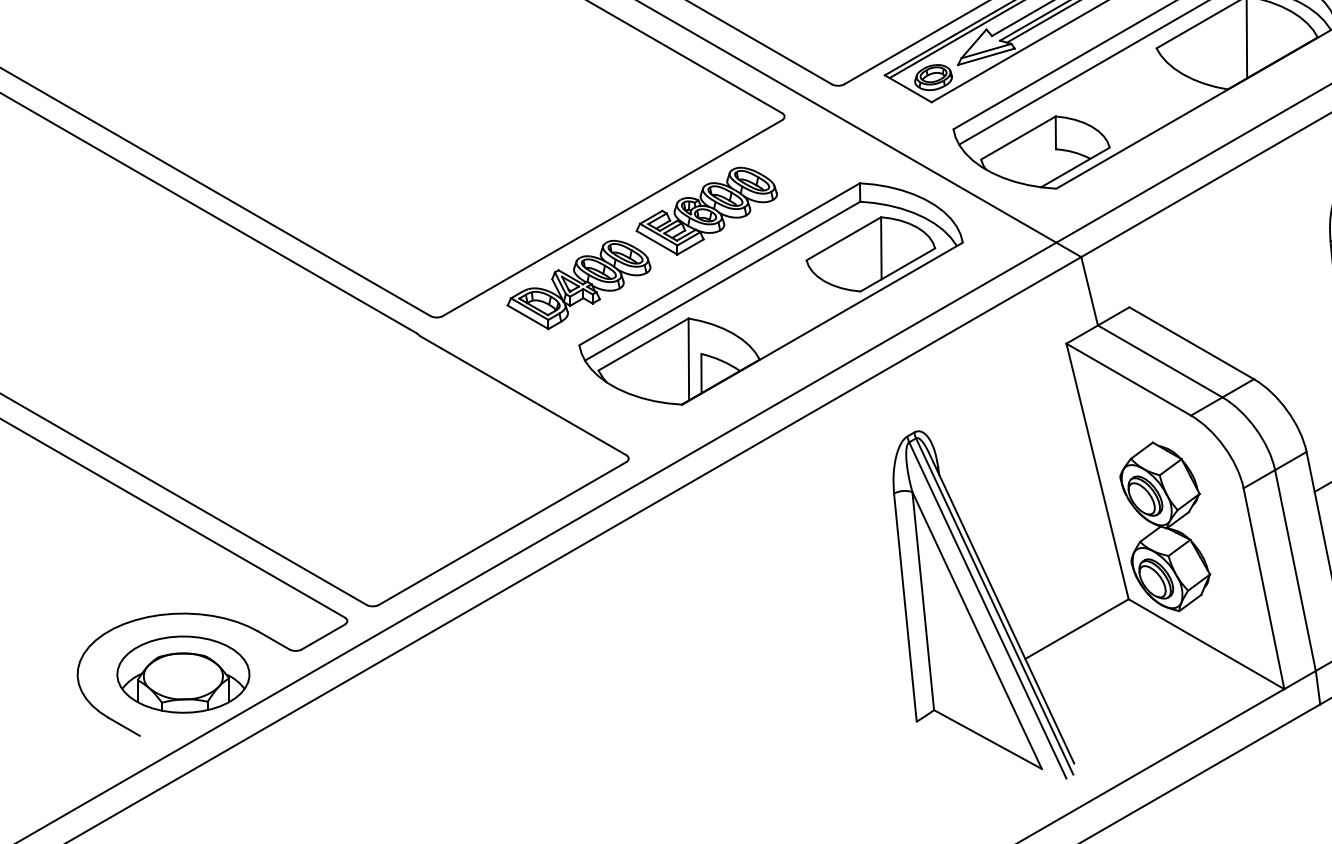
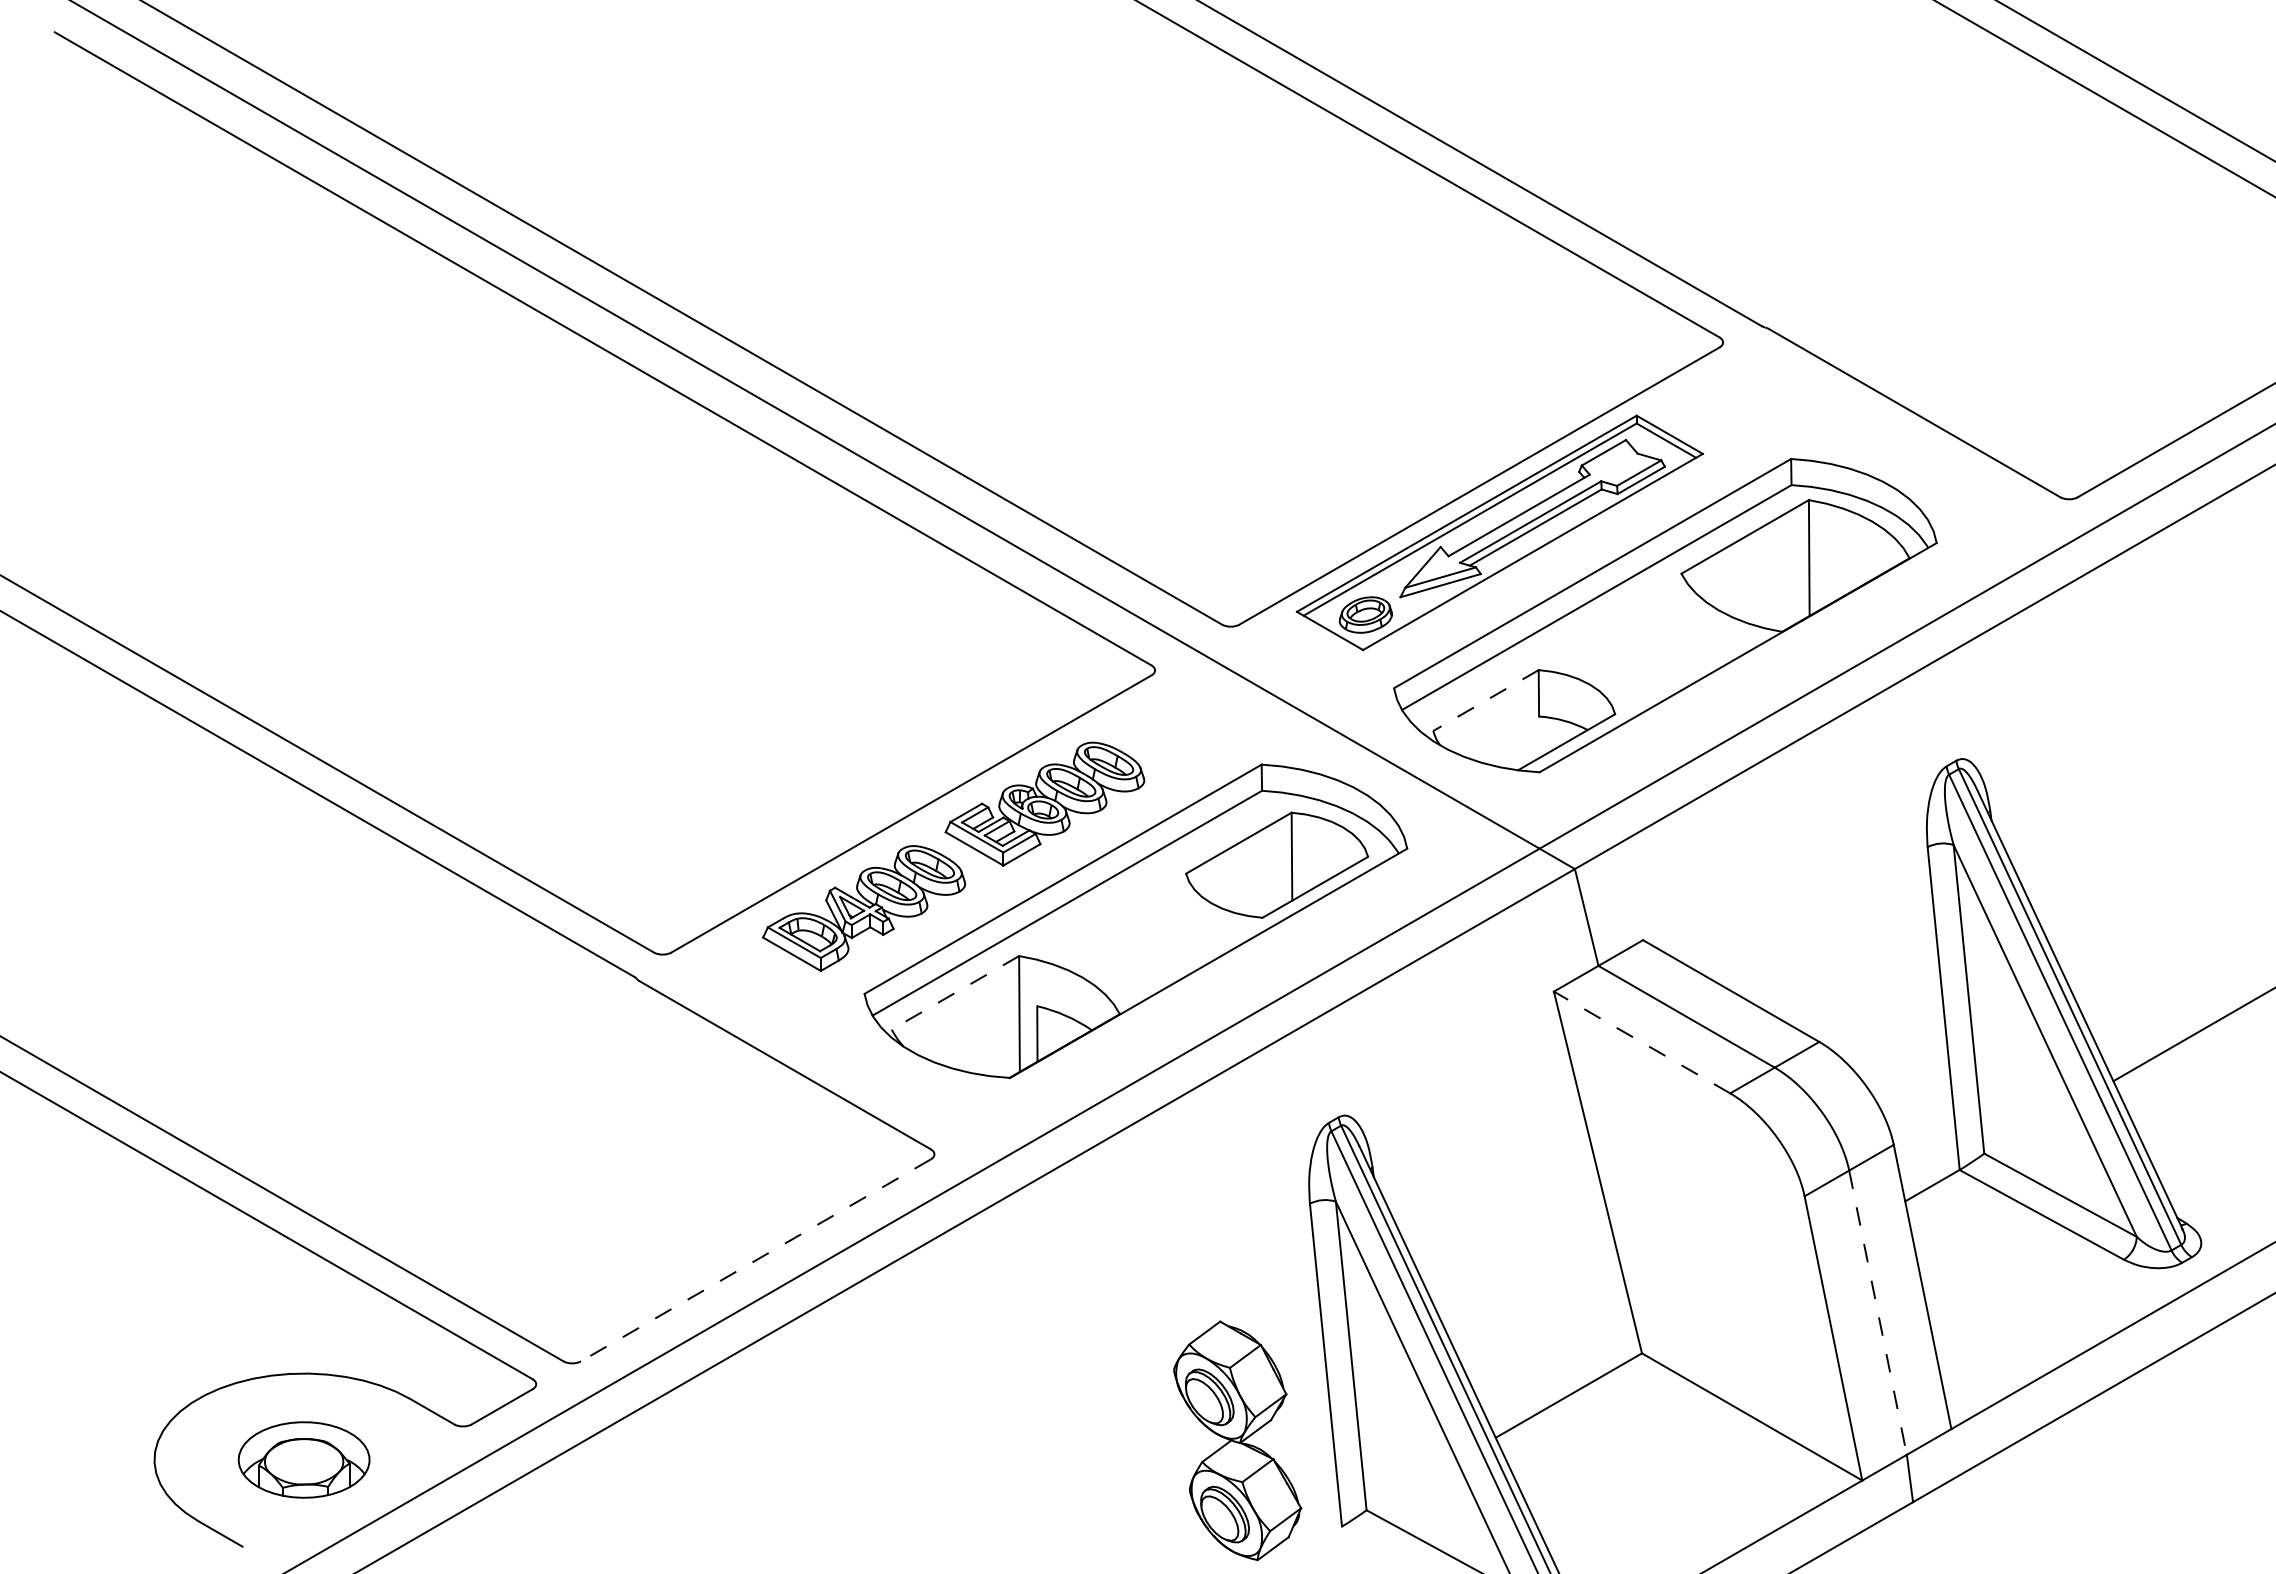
line: (1018, 137) -> (1485, 700), solid -> dashed
line: (643, 344) -> (955, 992), solid -> dashed
line: (1129, 379) -> (1642, 1042), solid -> dashed
part: (1165, 526) -> (1237, 1440), moved
line: (502, 533) -> (755, 1260), solid -> dashed
line: (1295, 571) -> (1878, 1313), solid -> dashed
part: (182, 674) -> (303, 1459), size x0.7

